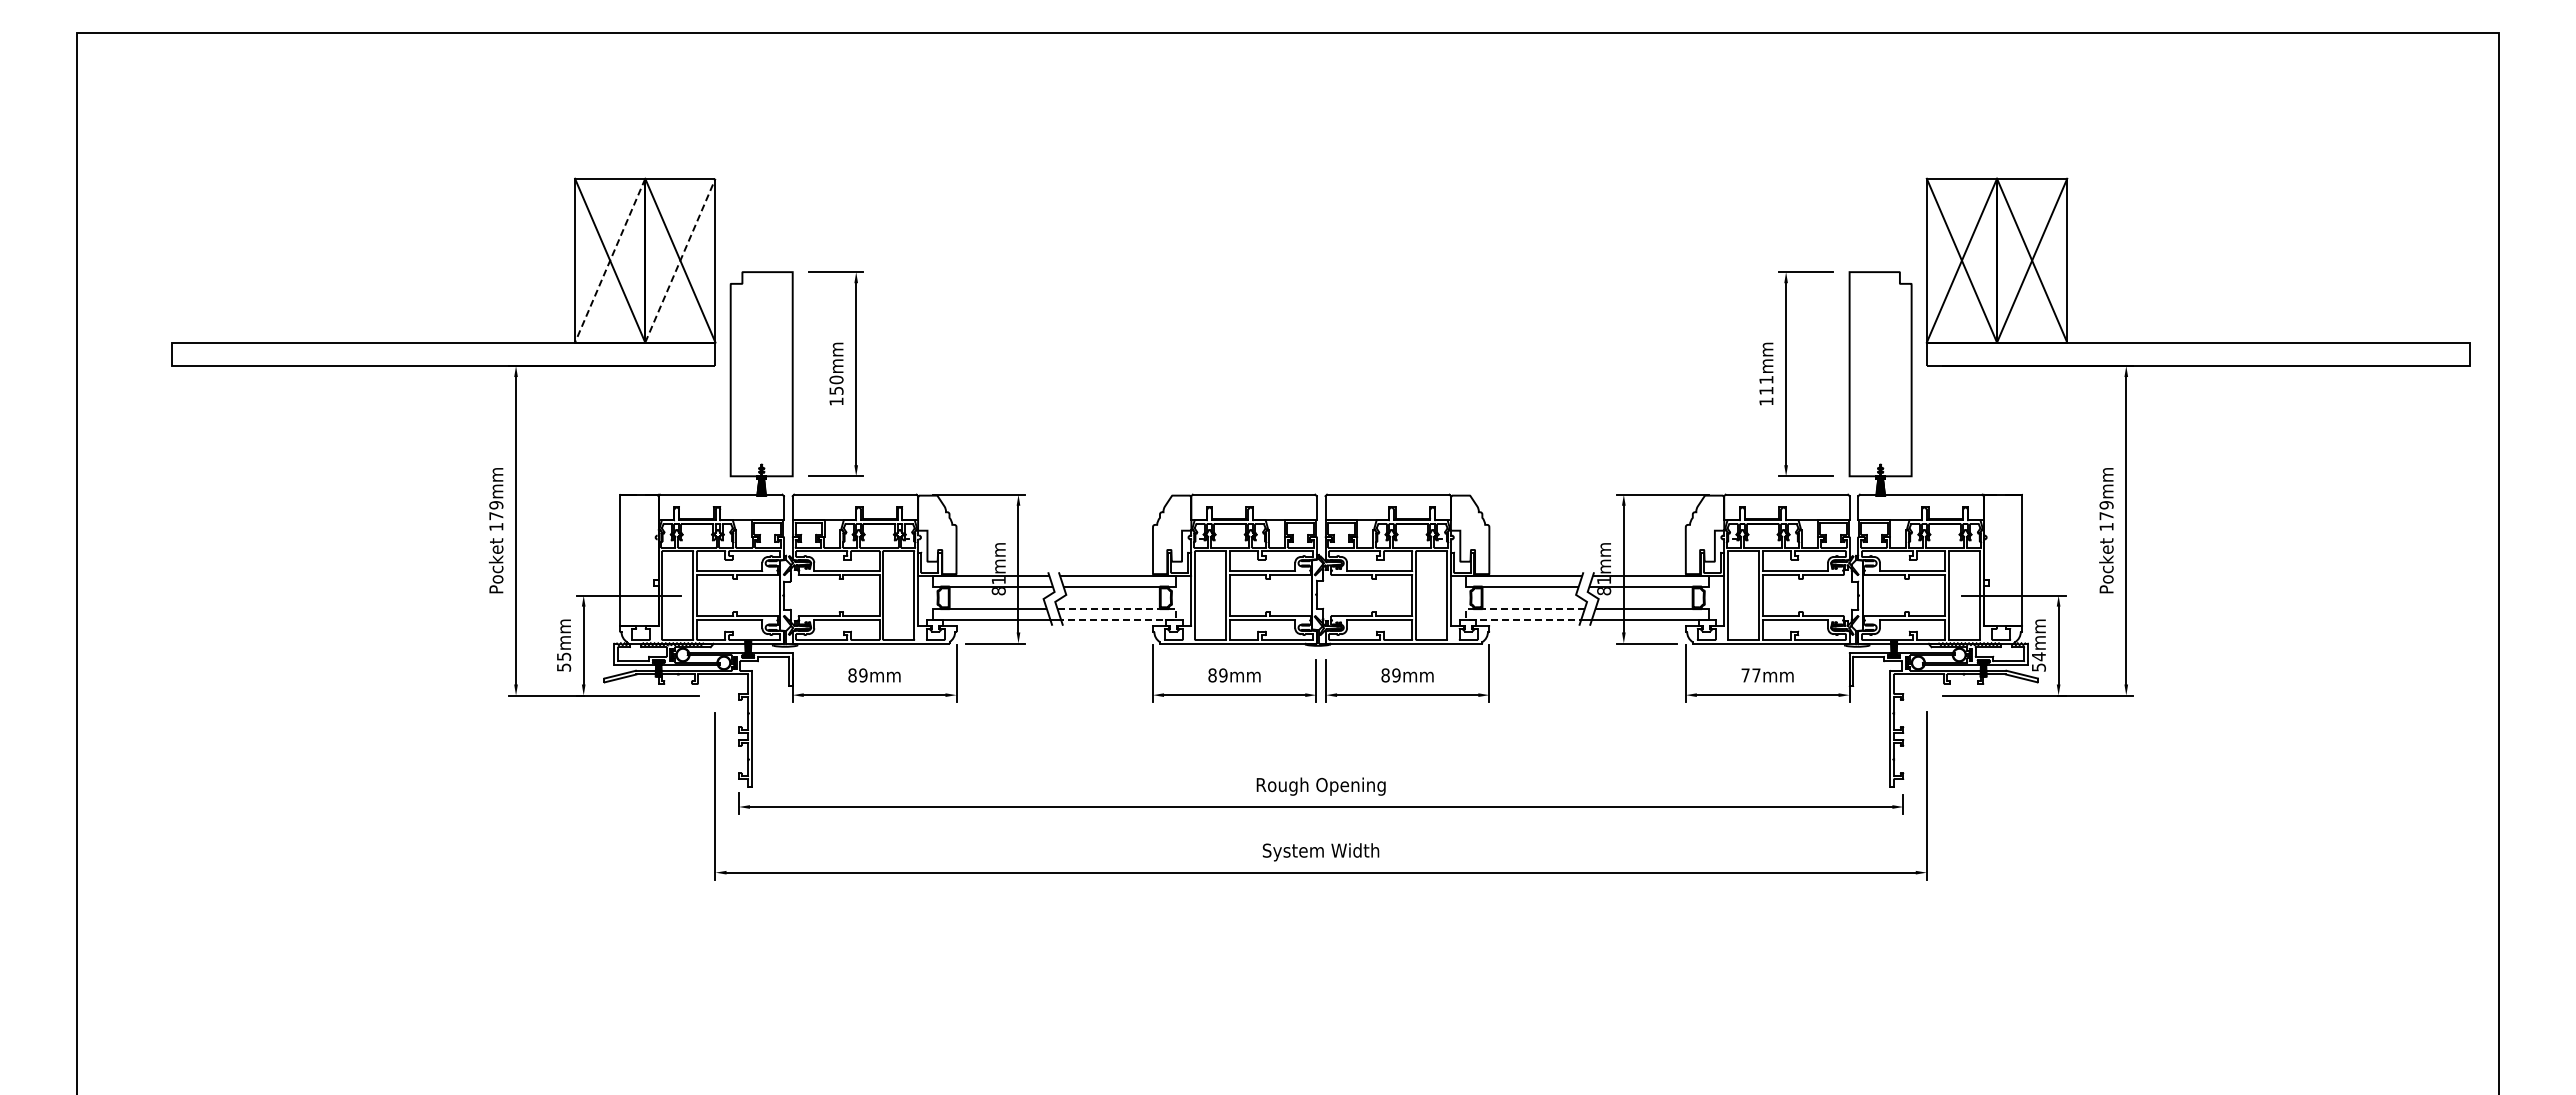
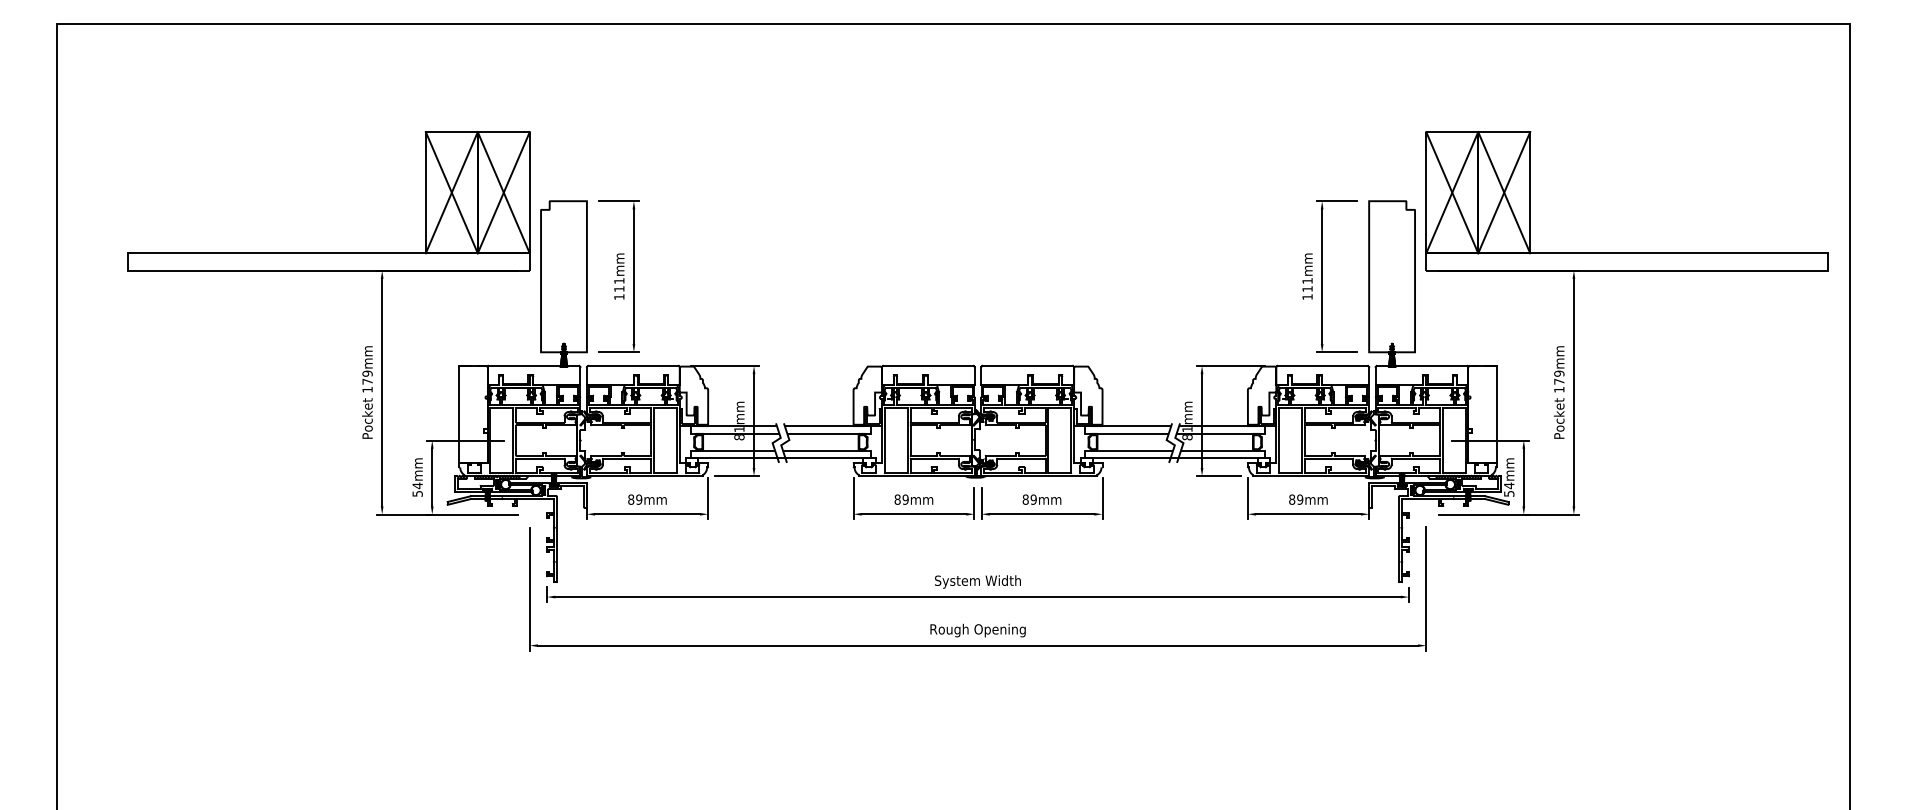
line: (680, 260) -> (503, 192), dashed -> solid
line: (609, 261) -> (451, 193), dashed -> solid
text: (836, 384) -> (619, 284), 150mm -> 111mm
line: (1176, 612) -> (870, 453), dashed -> solid
line: (1465, 612) -> (1084, 453), dashed -> solid
text: (564, 656) -> (418, 485), 55mm -> 54mm
text: (1750, 675) -> (1295, 499), 77mm -> 89mm
text: (1320, 786) -> (977, 581), Rough Opening -> System Width
text: (1320, 852) -> (977, 630), System Width -> Rough Opening

